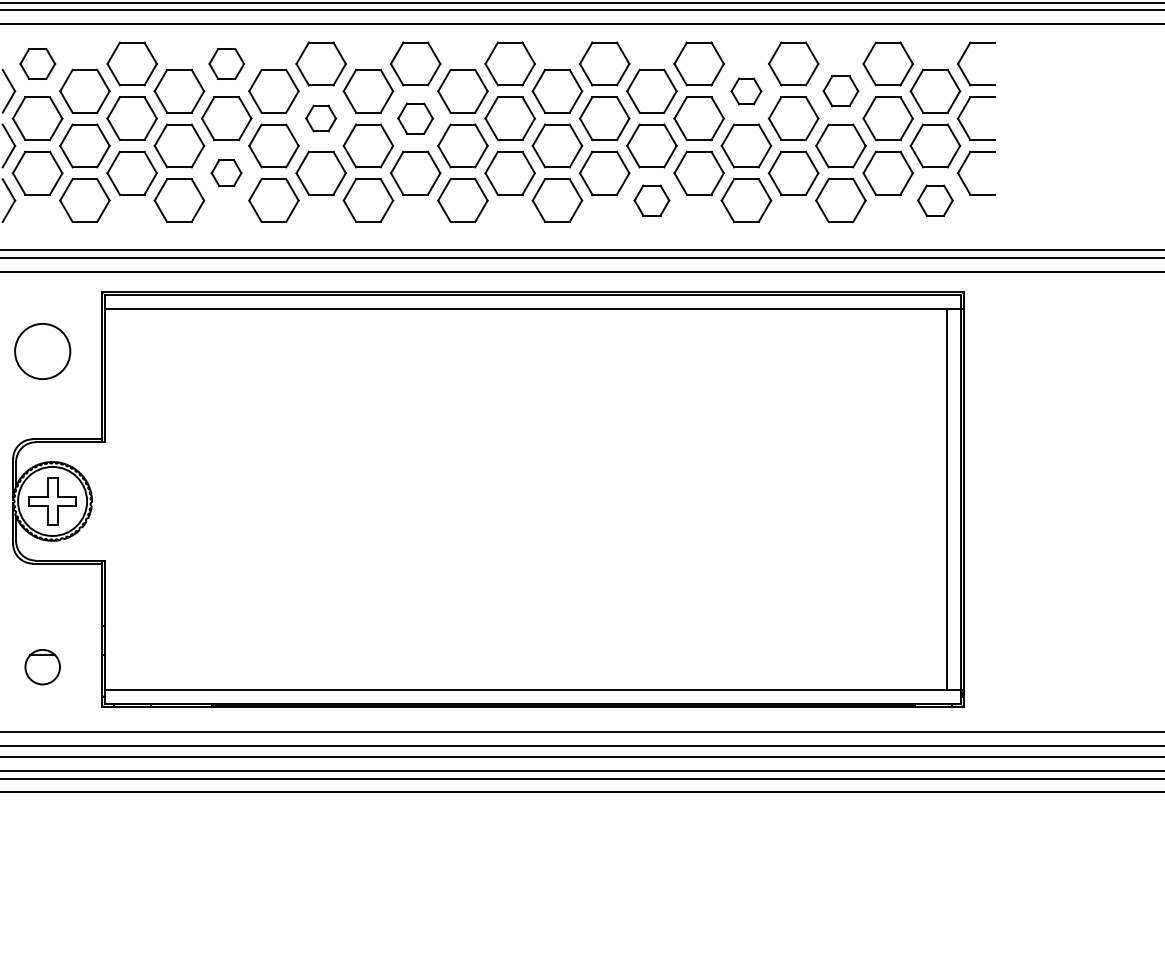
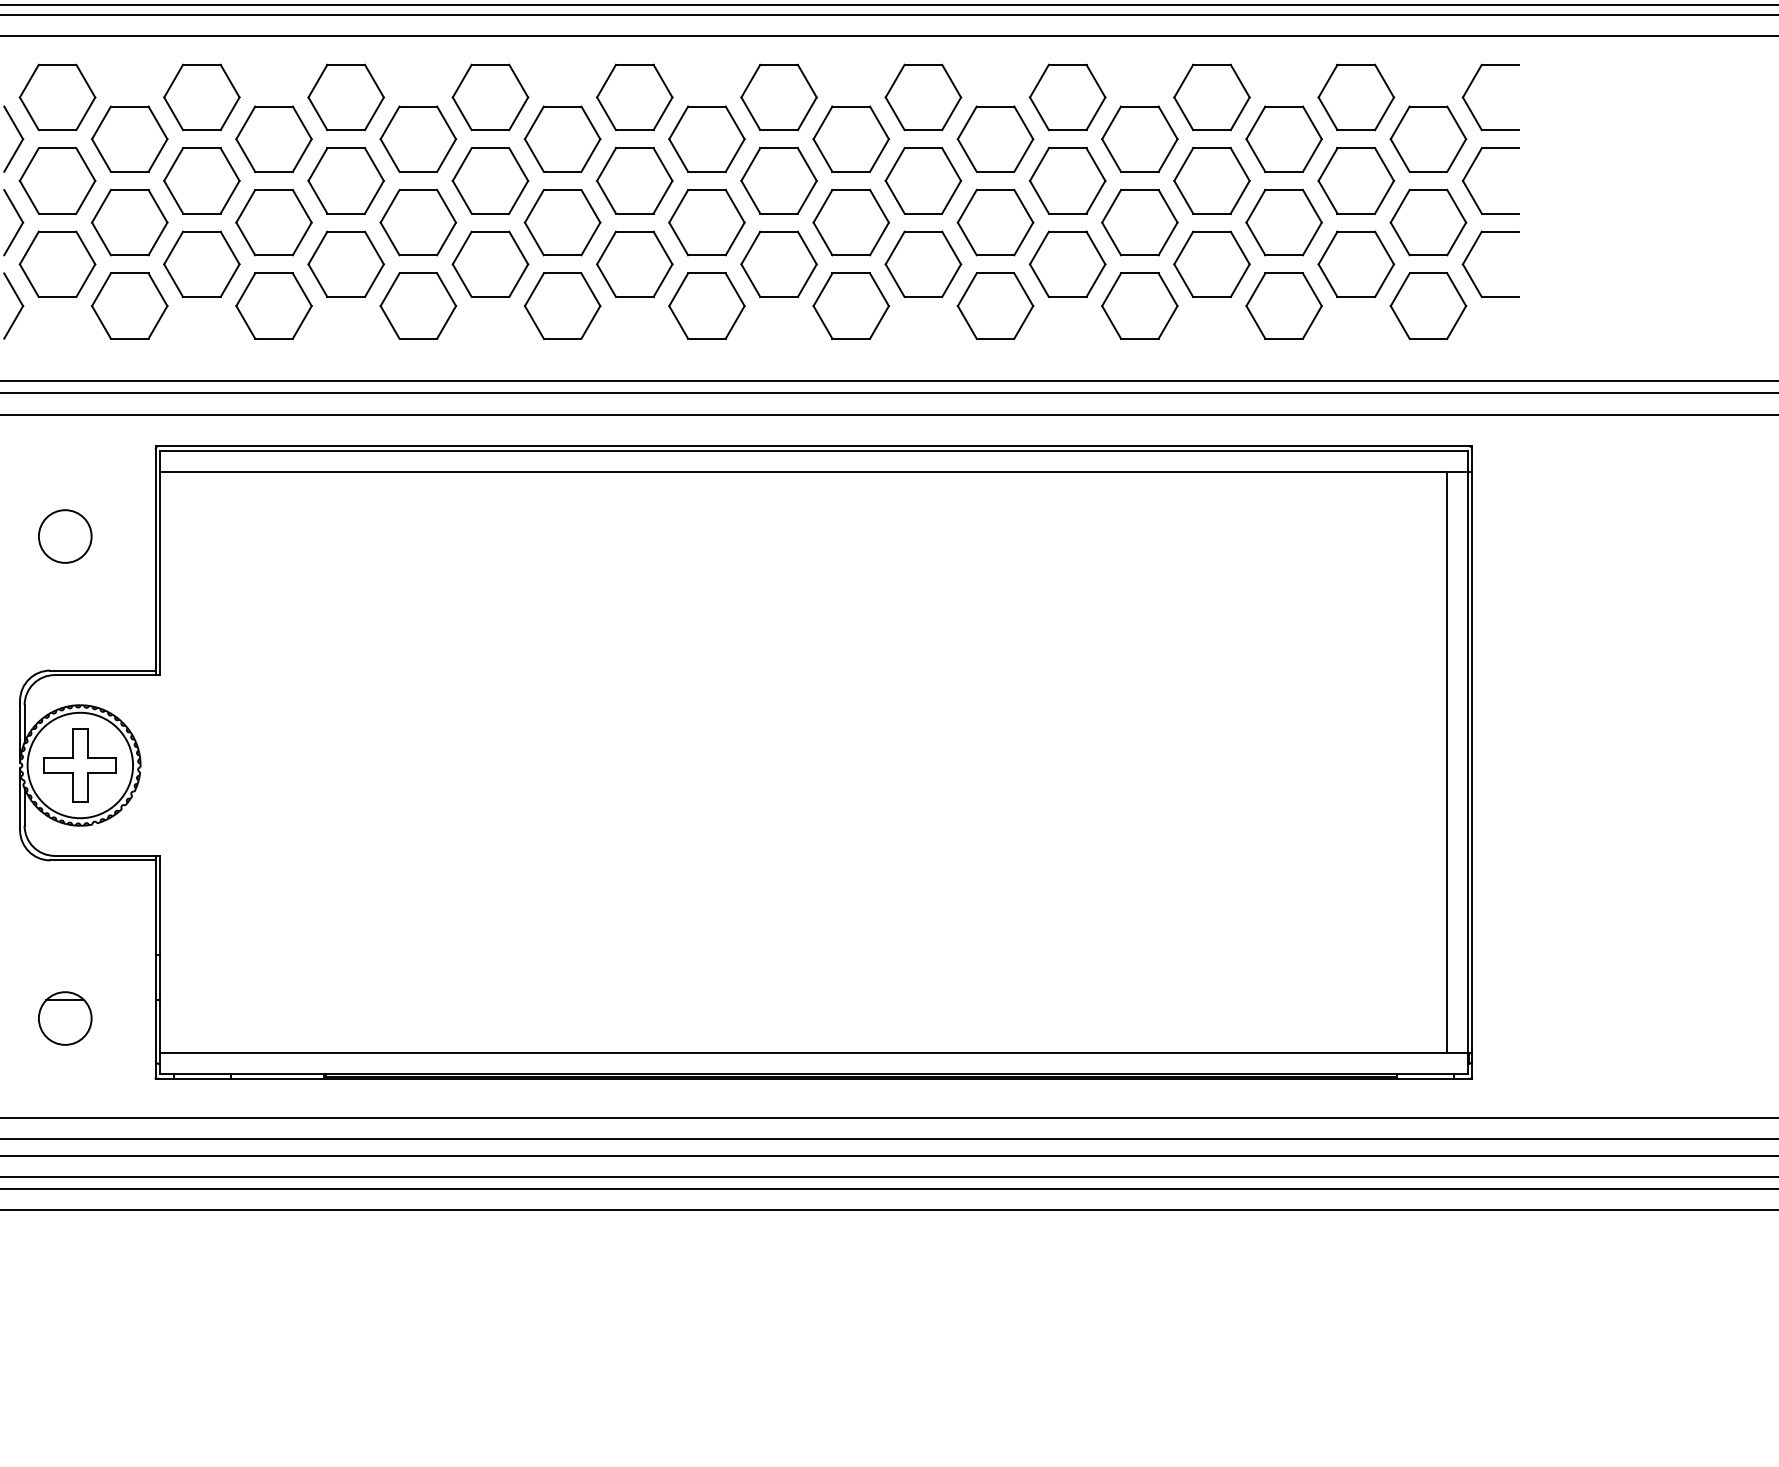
part: (37, 63) -> (57, 96), size x1.43
part: (226, 63) -> (345, 96), size x1.43
part: (840, 90) -> (1283, 137), size x1.43
part: (746, 91) -> (1139, 139), size x1.67
part: (320, 118) -> (489, 180), size x1.67
part: (415, 118) -> (634, 180), size x1.43
part: (226, 172) -> (345, 263), size x1.67
part: (651, 200) -> (994, 305), size x1.43
part: (935, 200) -> (1428, 305), size x1.43
circle: (42, 351) -> (64, 536), size x0.62

